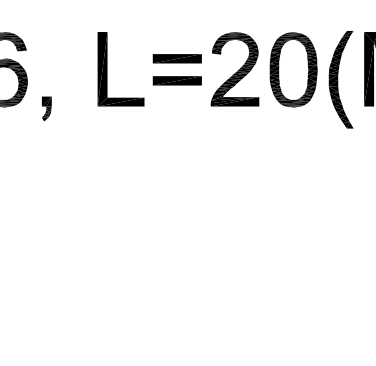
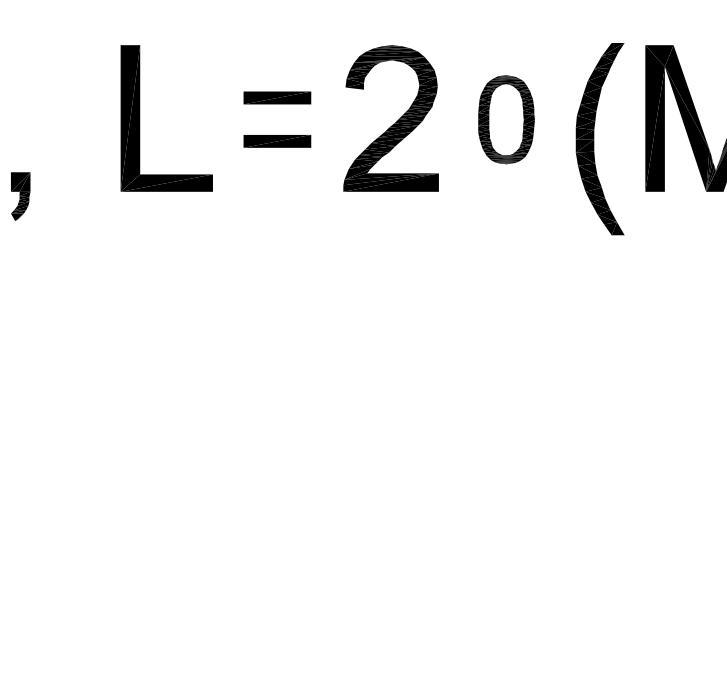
part: (176, 58) -> (275, 97), size x0.7
part: (293, 69) -> (506, 118), size x0.6
part: (176, 80) -> (275, 140), size x0.7

